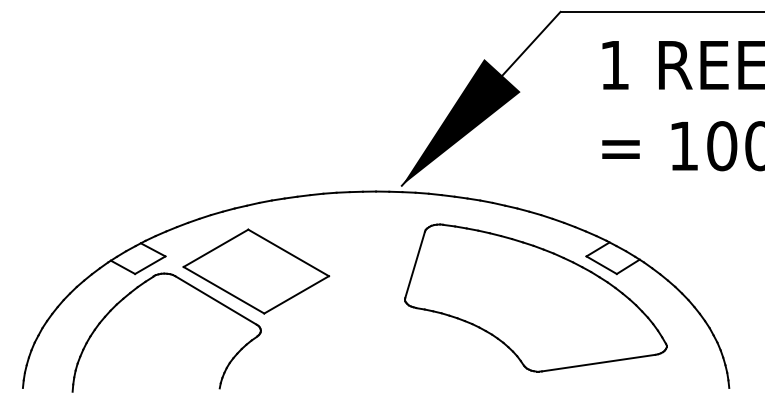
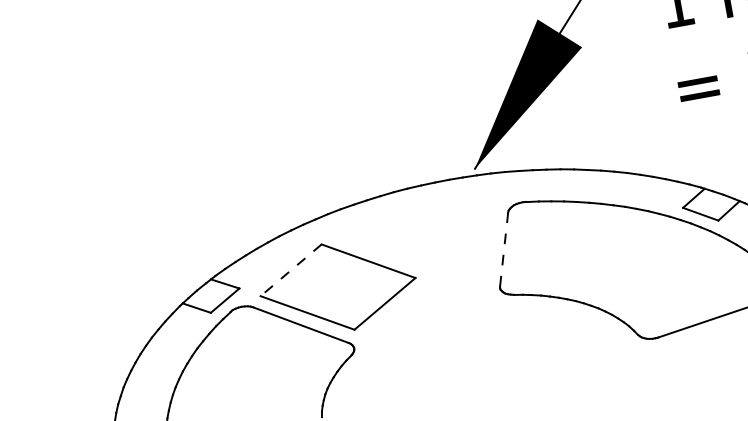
line: (215, 248) -> (290, 270), solid -> dashed
line: (415, 264) -> (504, 249), solid -> dashed

